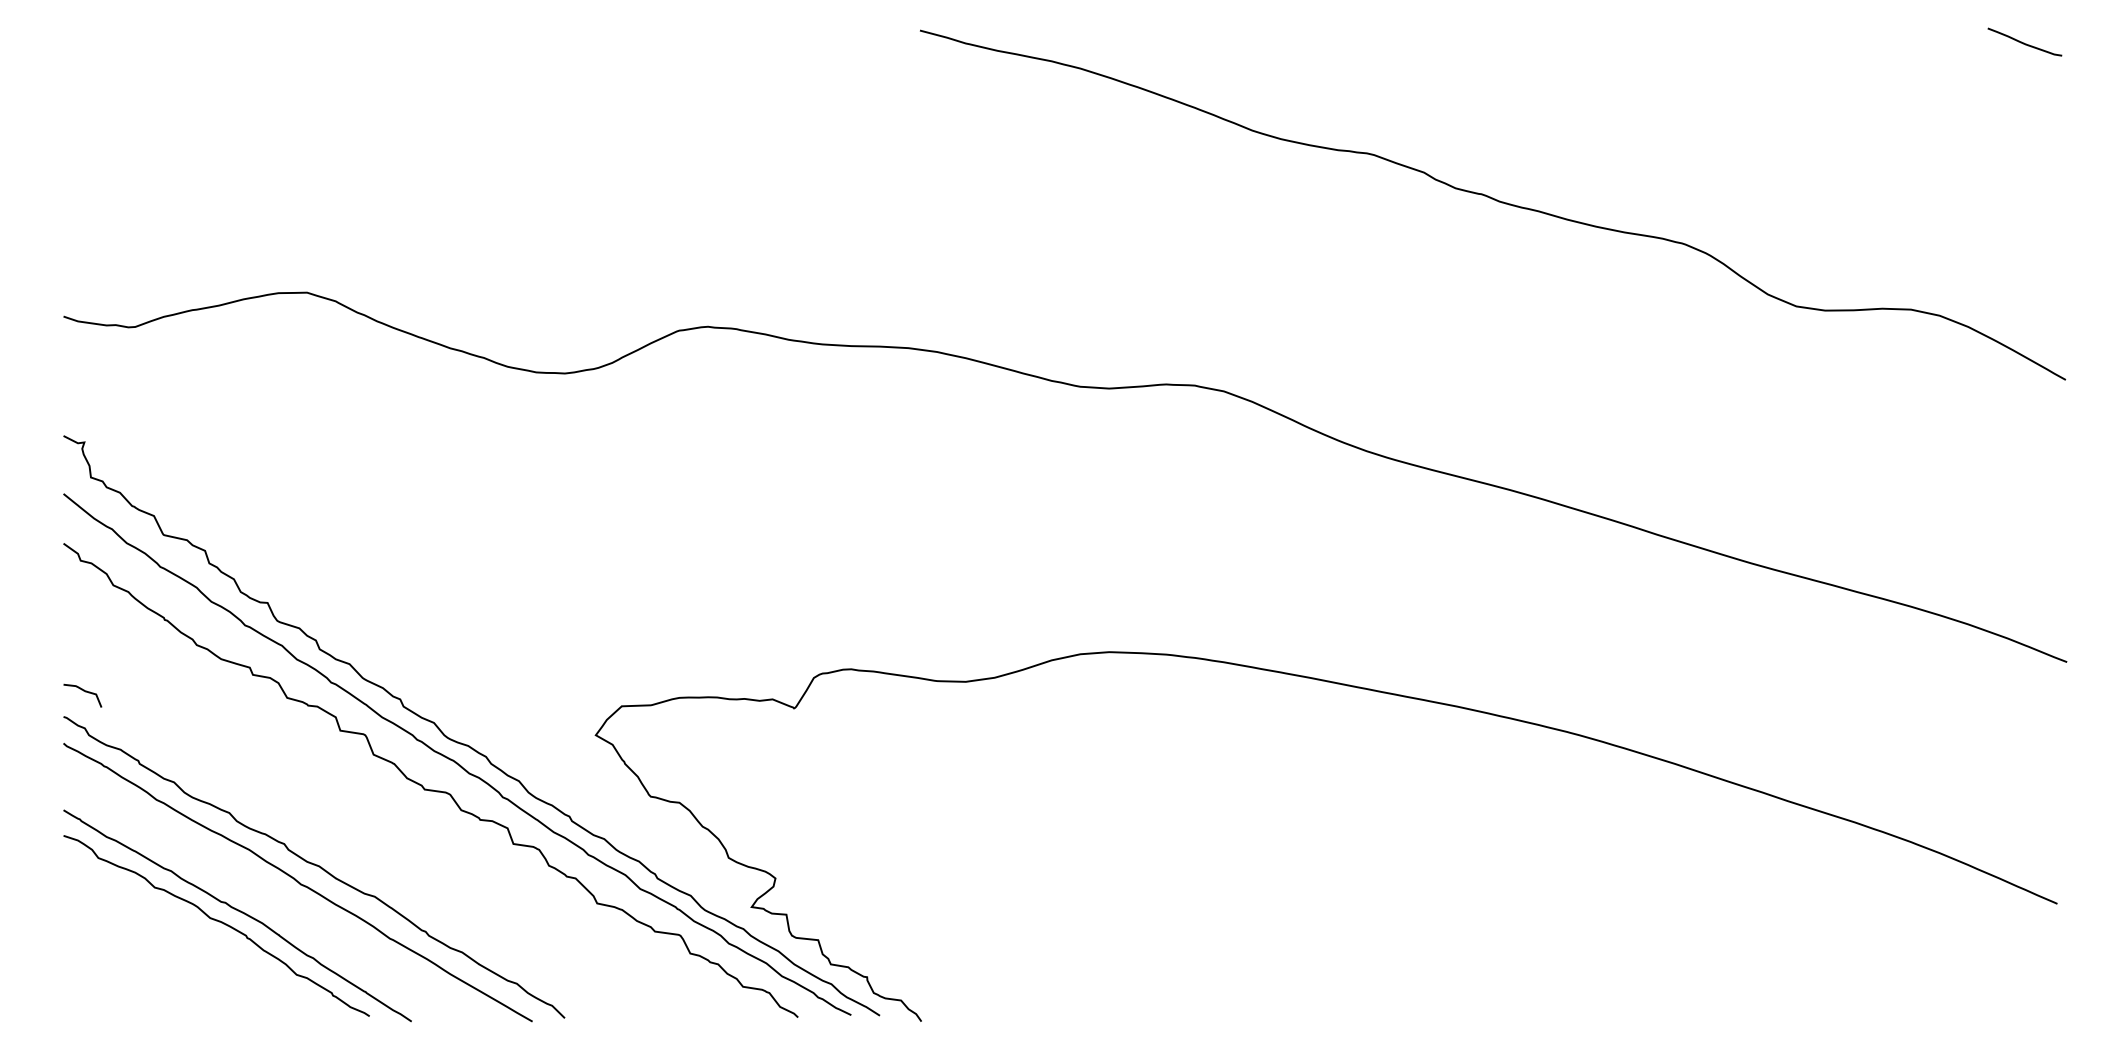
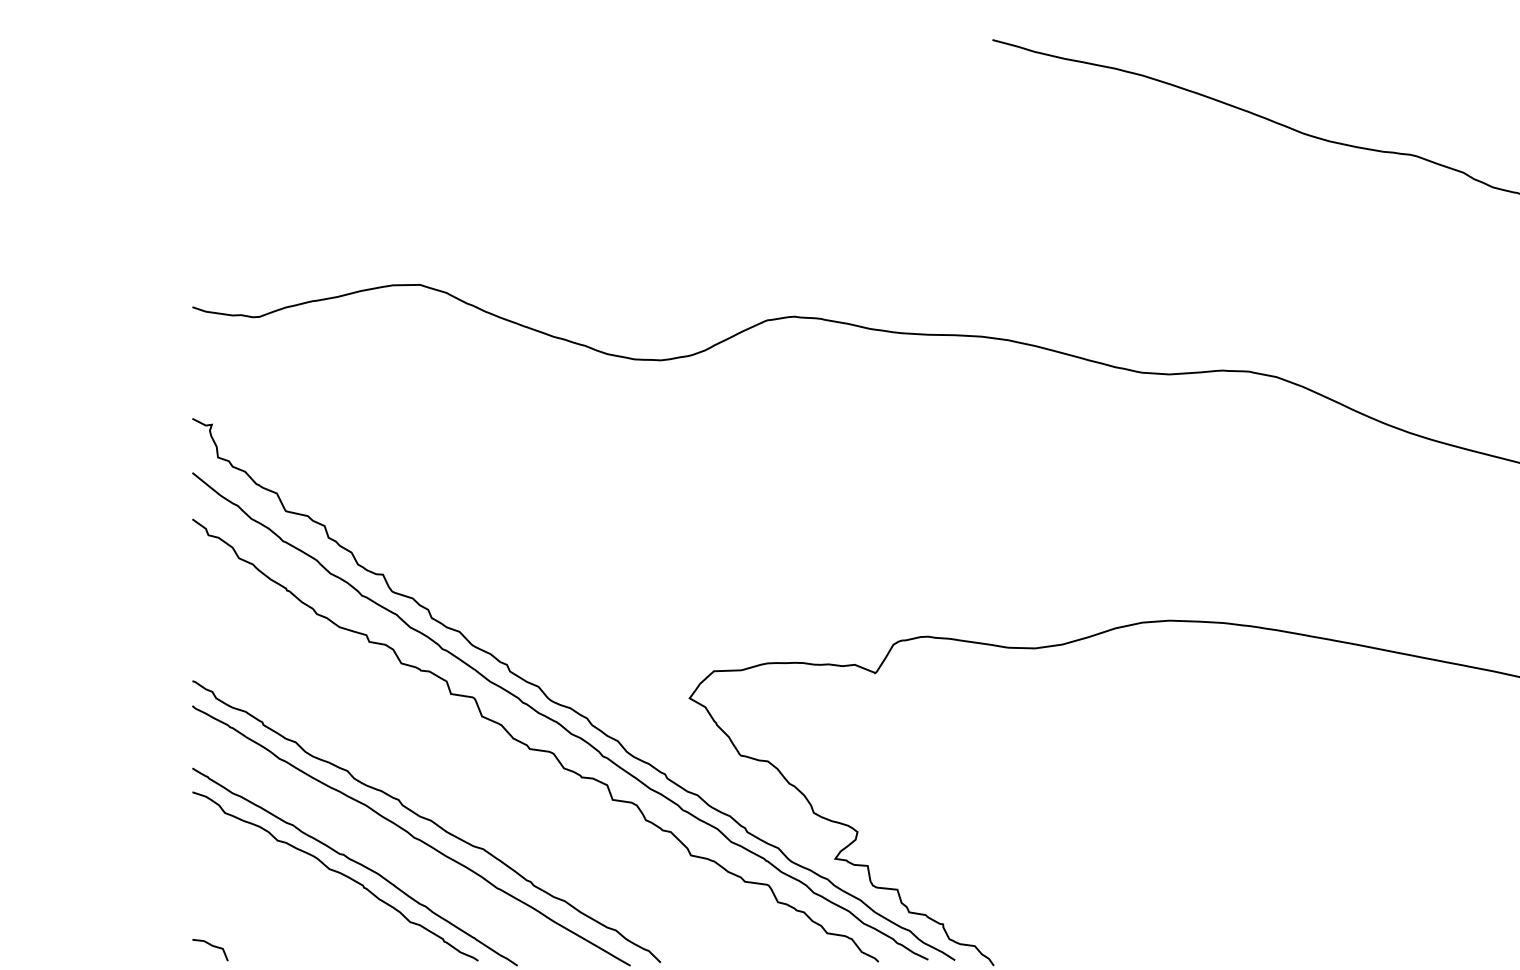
curve: (83, 691) -> (211, 946), moved

